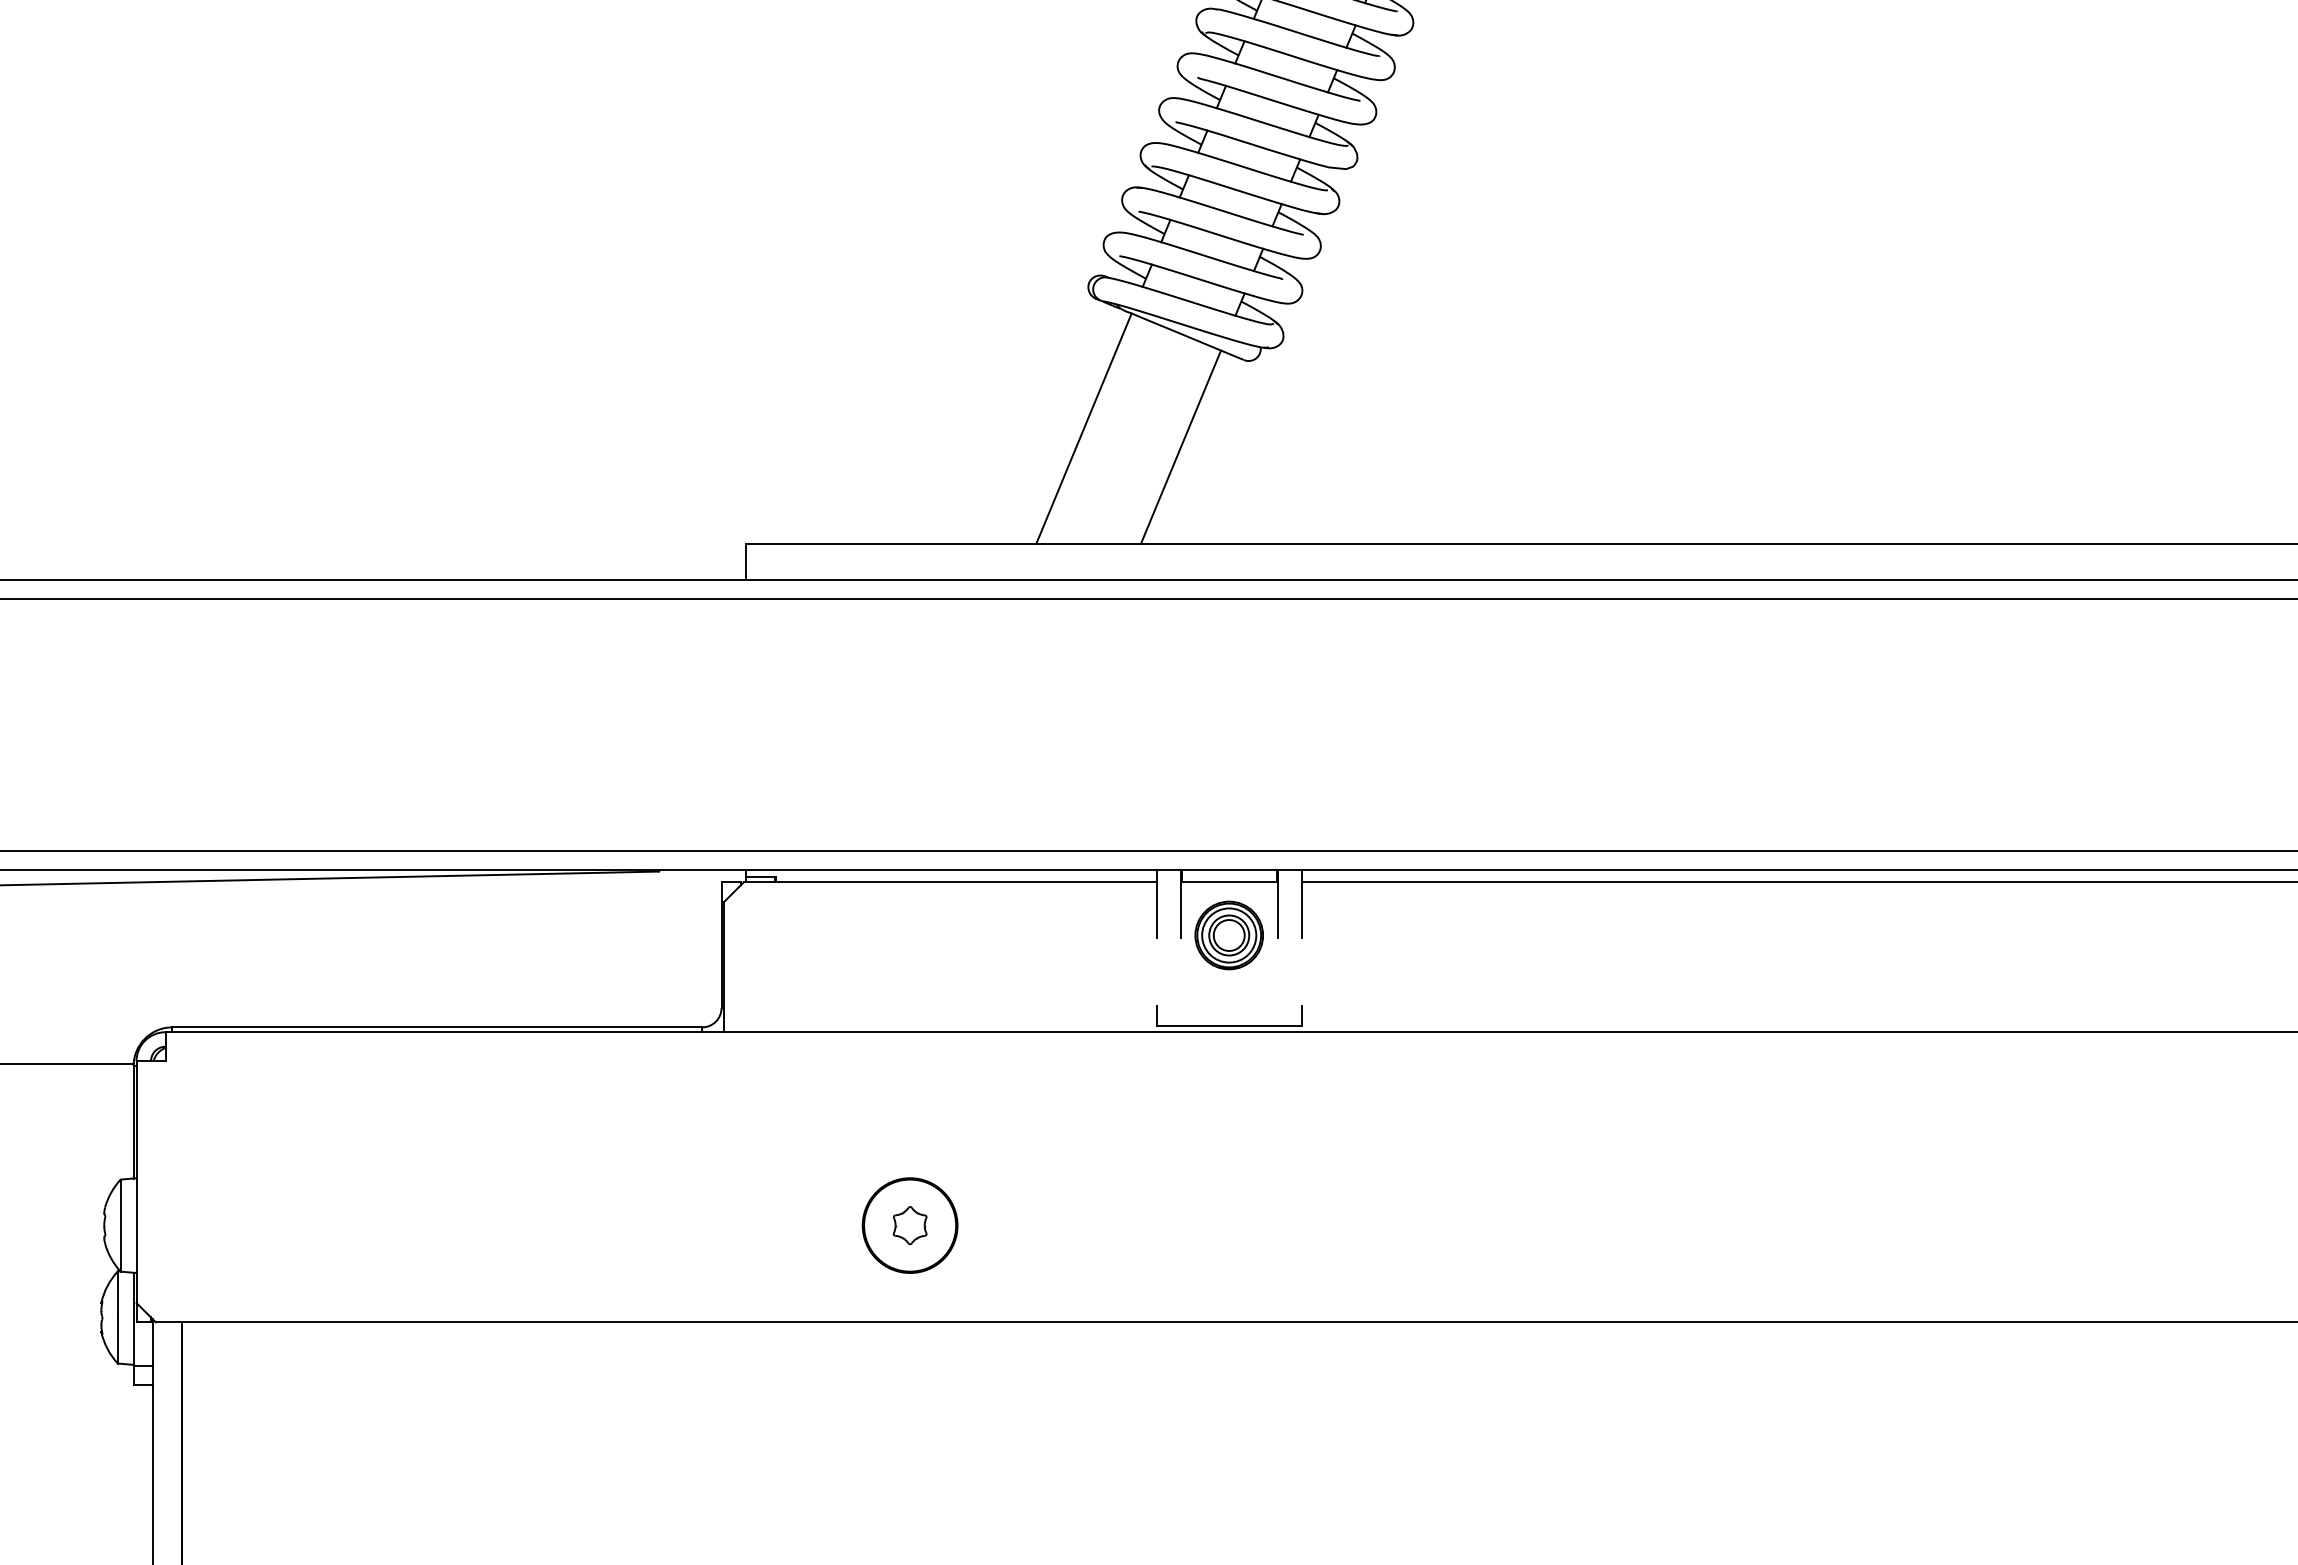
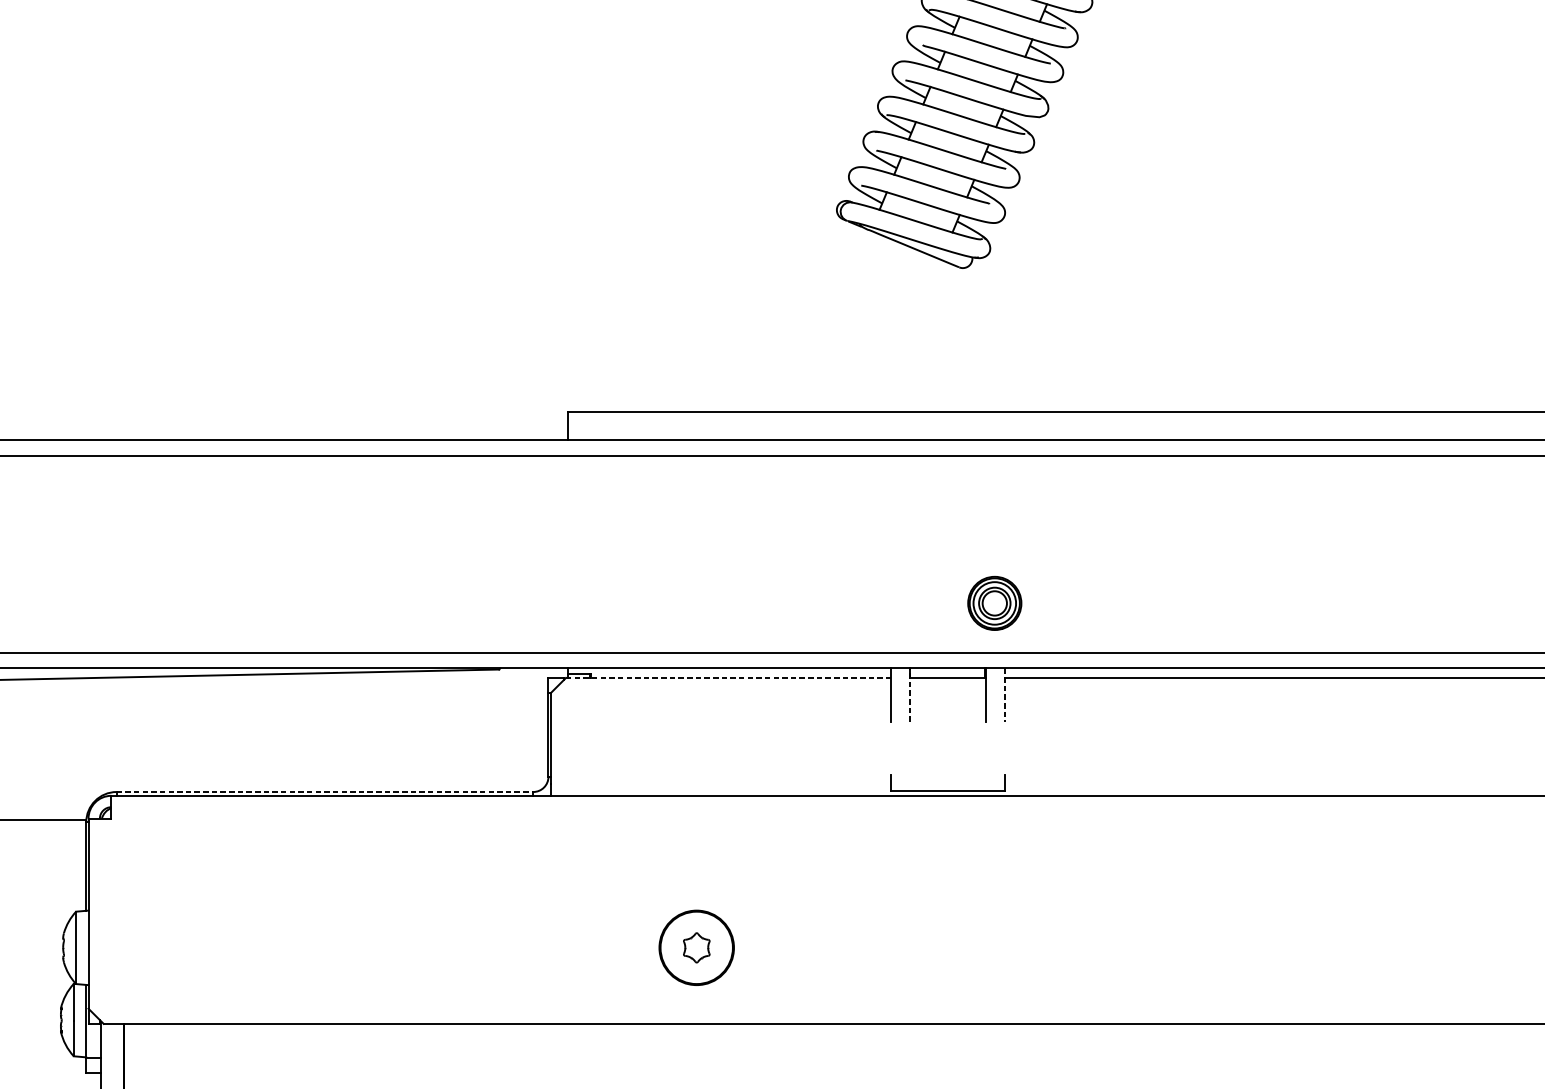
line: (1083, 428) -> (833, 321), removed
line: (1180, 446) -> (909, 335), removed
line: (950, 882) -> (728, 678), solid -> dashed
line: (1180, 904) -> (909, 695), solid -> dashed
line: (1301, 904) -> (1004, 695), solid -> dashed
part: (1228, 935) -> (994, 603), moved
line: (437, 1027) -> (325, 792), solid -> dashed

